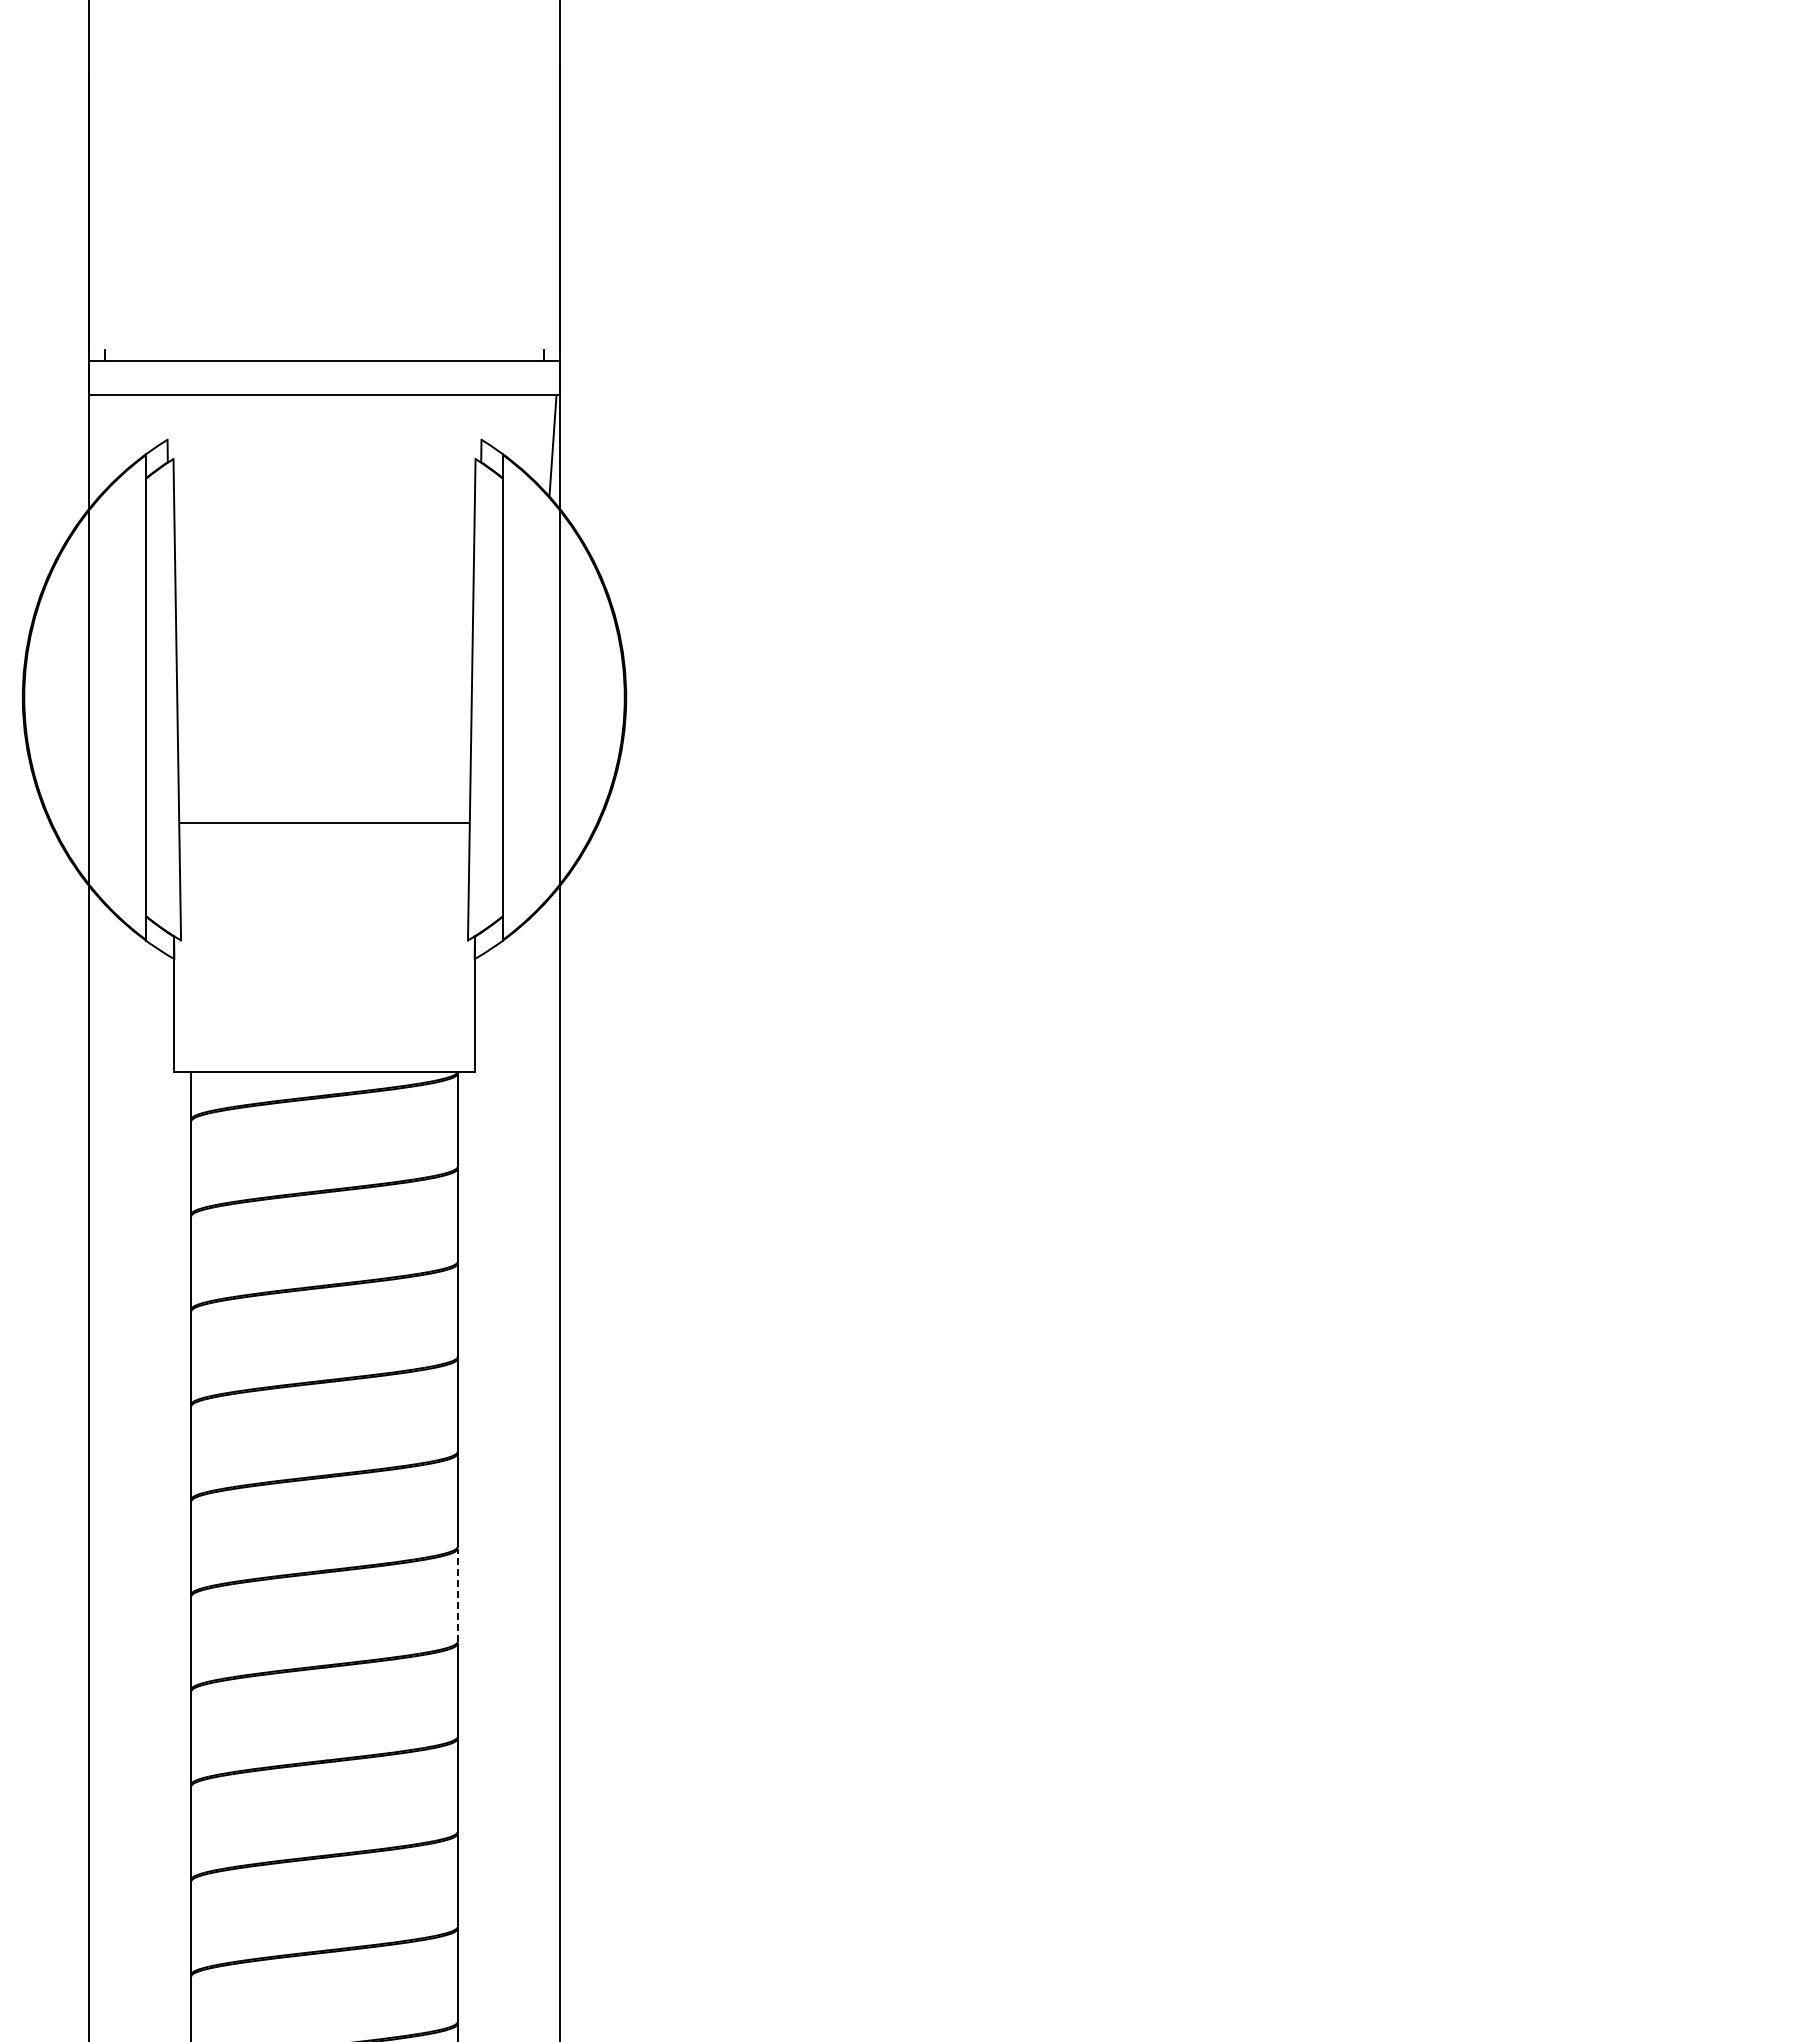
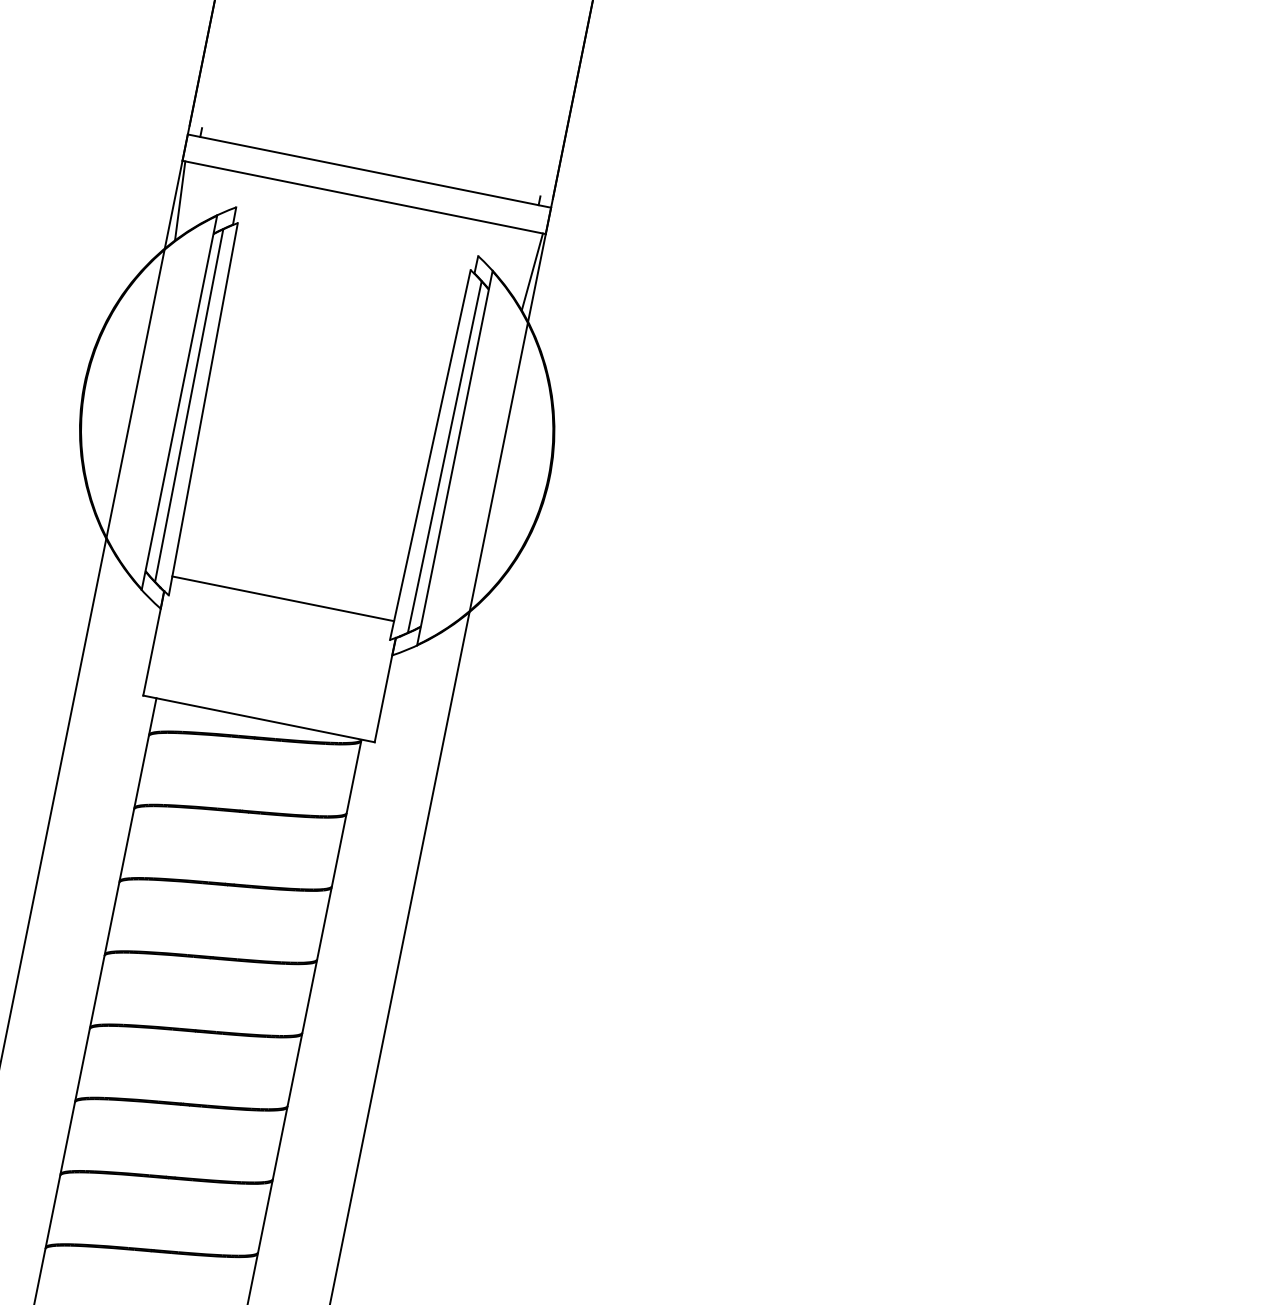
line: (95, 445) -> (179, 200), added
line: (158, 698) -> (189, 405), added
line: (490, 698) -> (444, 456), added
line: (324, 823) -> (283, 599), moved
line: (457, 1595) -> (280, 1143), dashed -> solid

